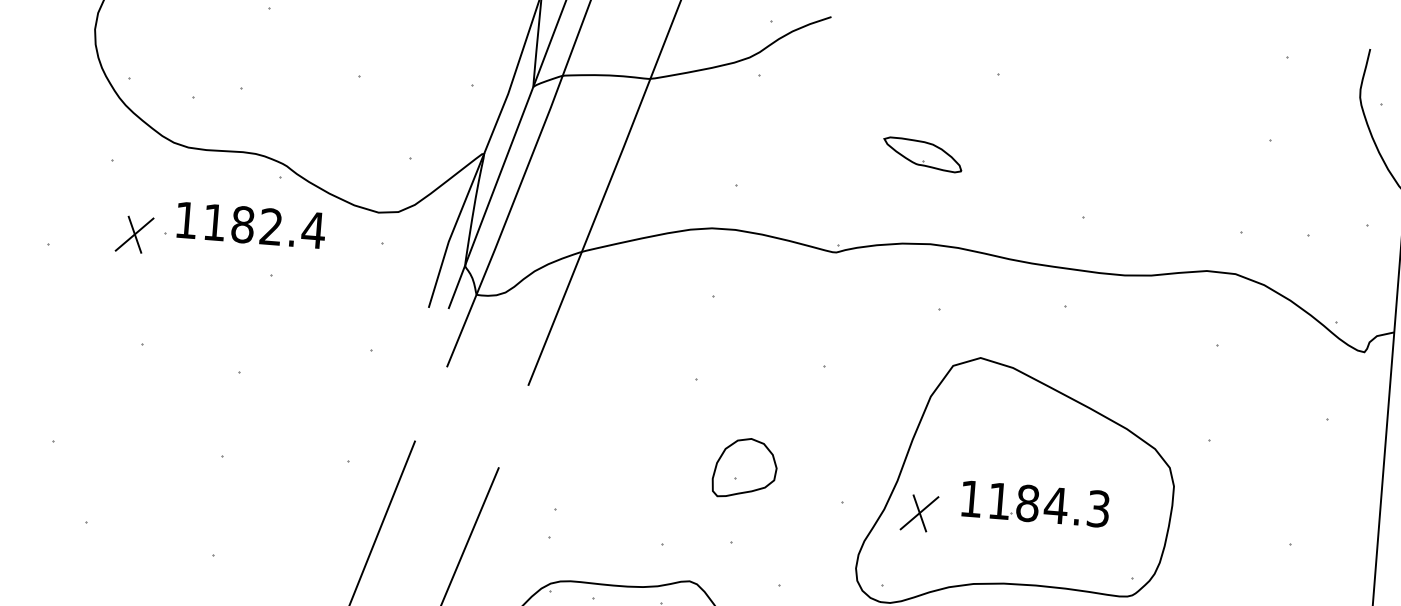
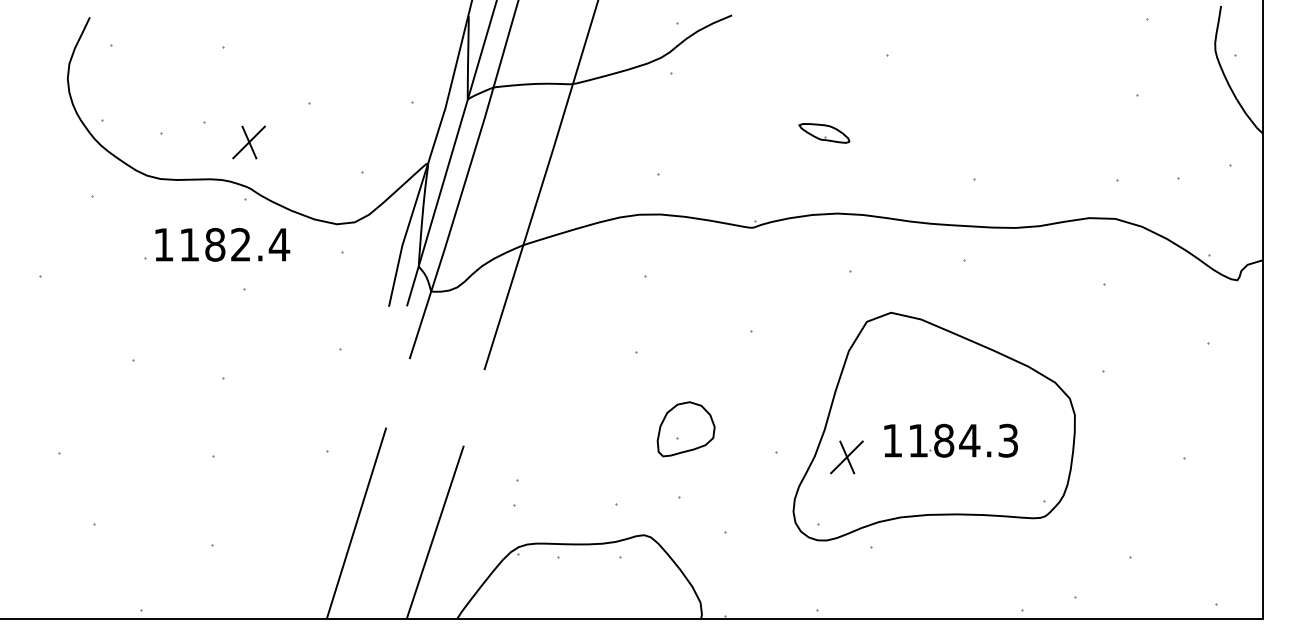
part: (922, 154) -> (824, 133), size x0.7
part: (133, 234) -> (248, 142), moved

